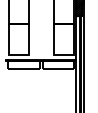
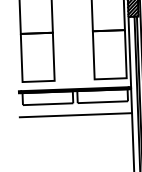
line: (41, 76) -> (76, 115), added

